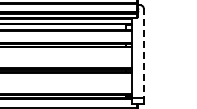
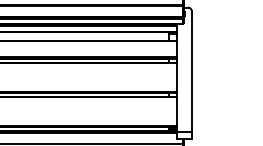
line: (143, 53) -> (191, 71), dashed -> solid

